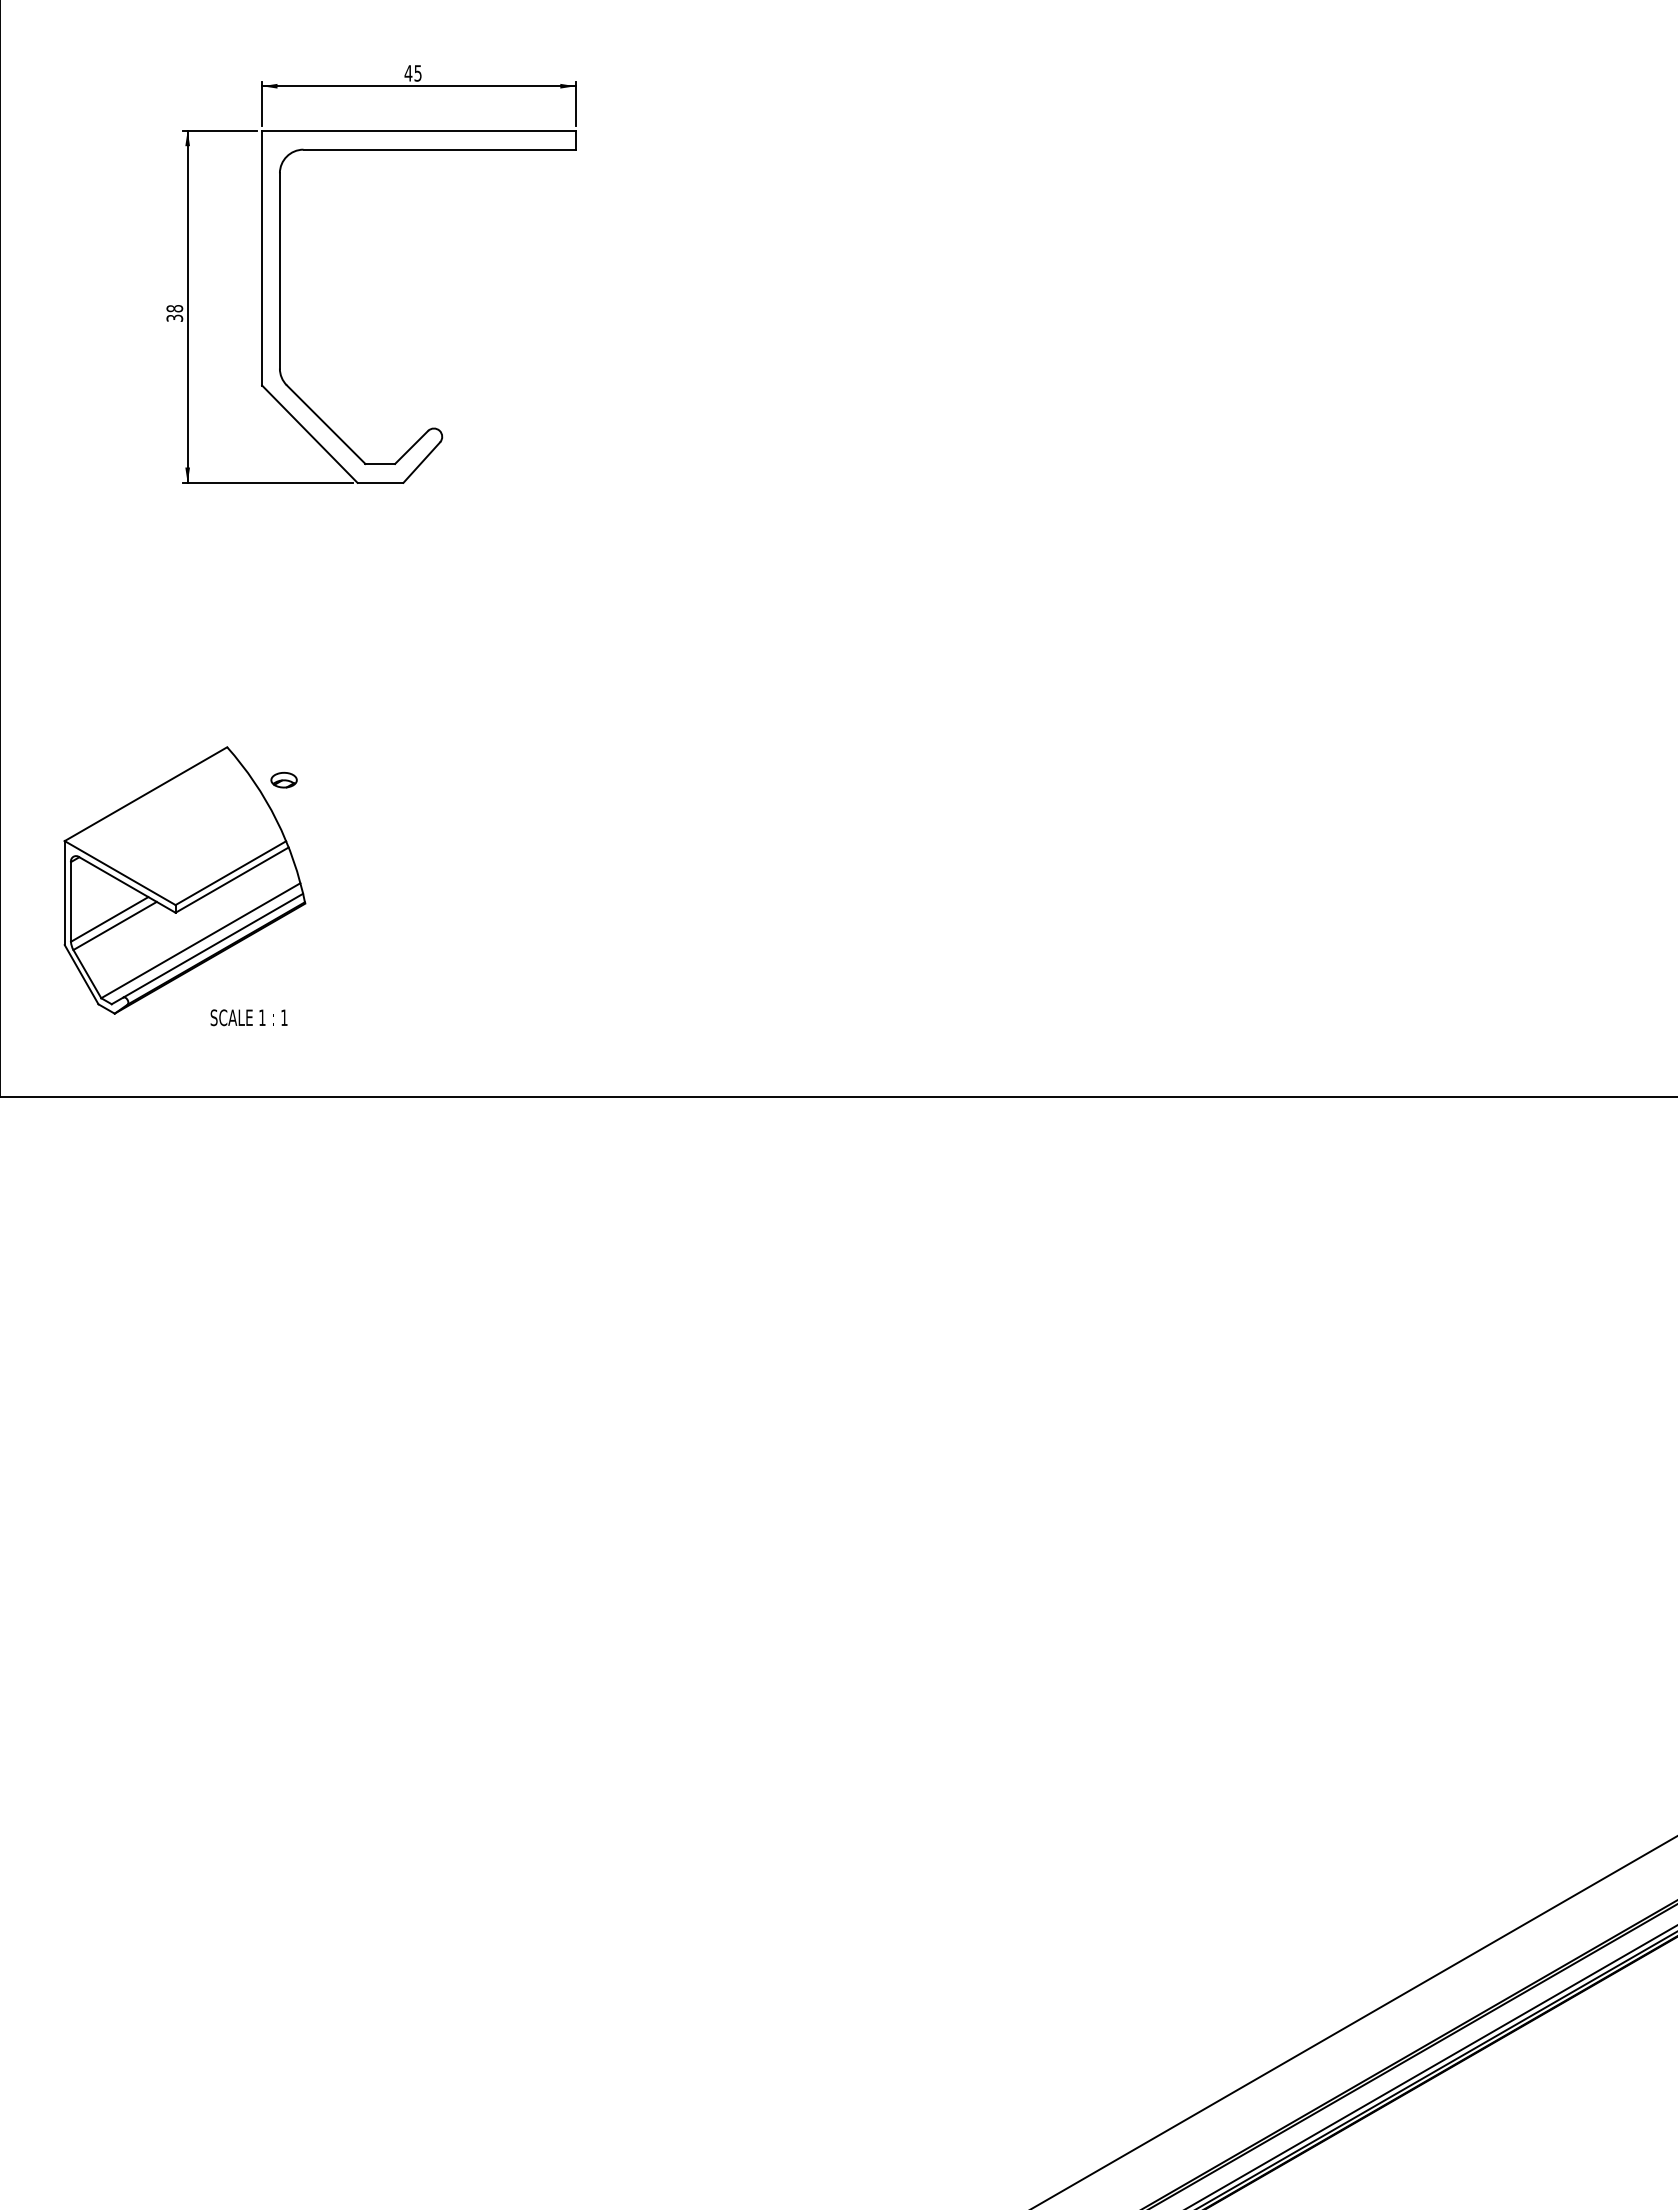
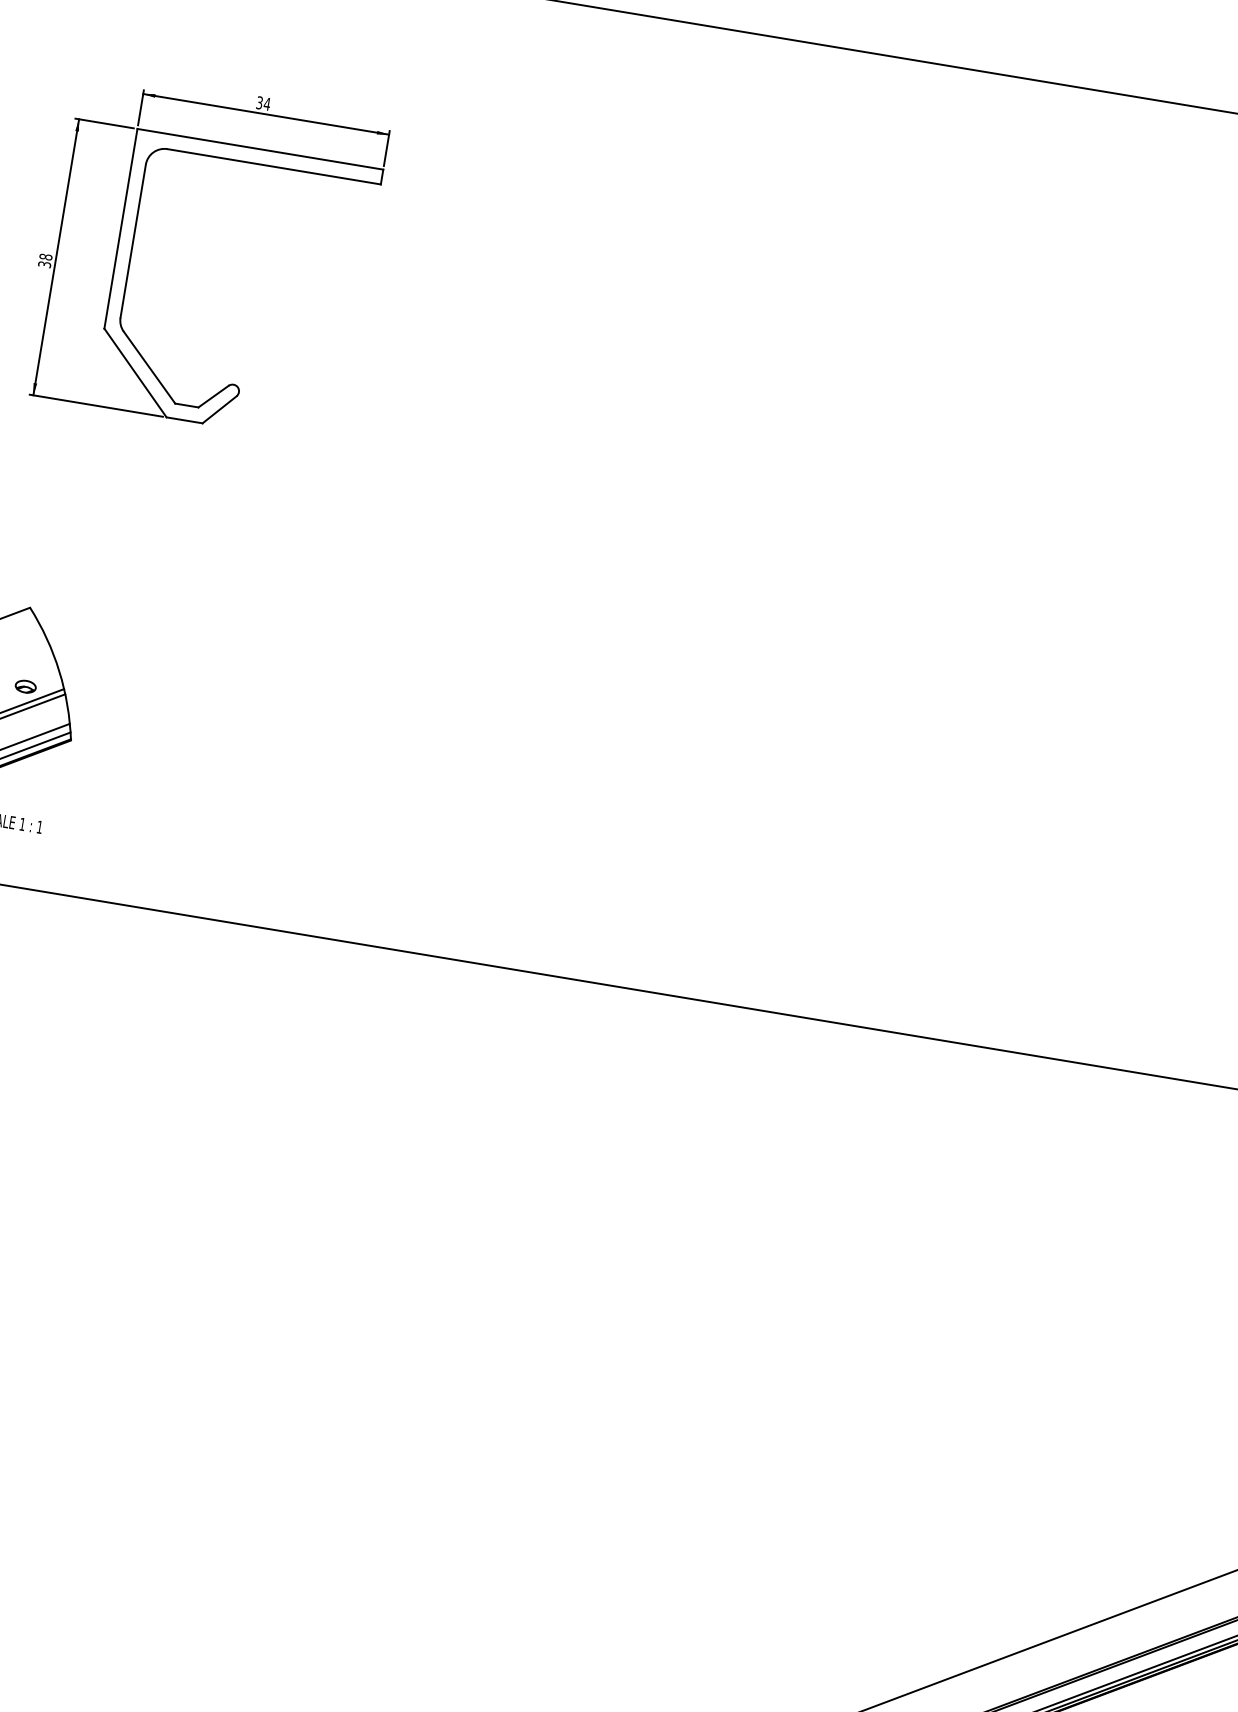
text: (412, 73) -> (262, 103), 45 -> 34
part: (283, 779) -> (25, 686), moved

